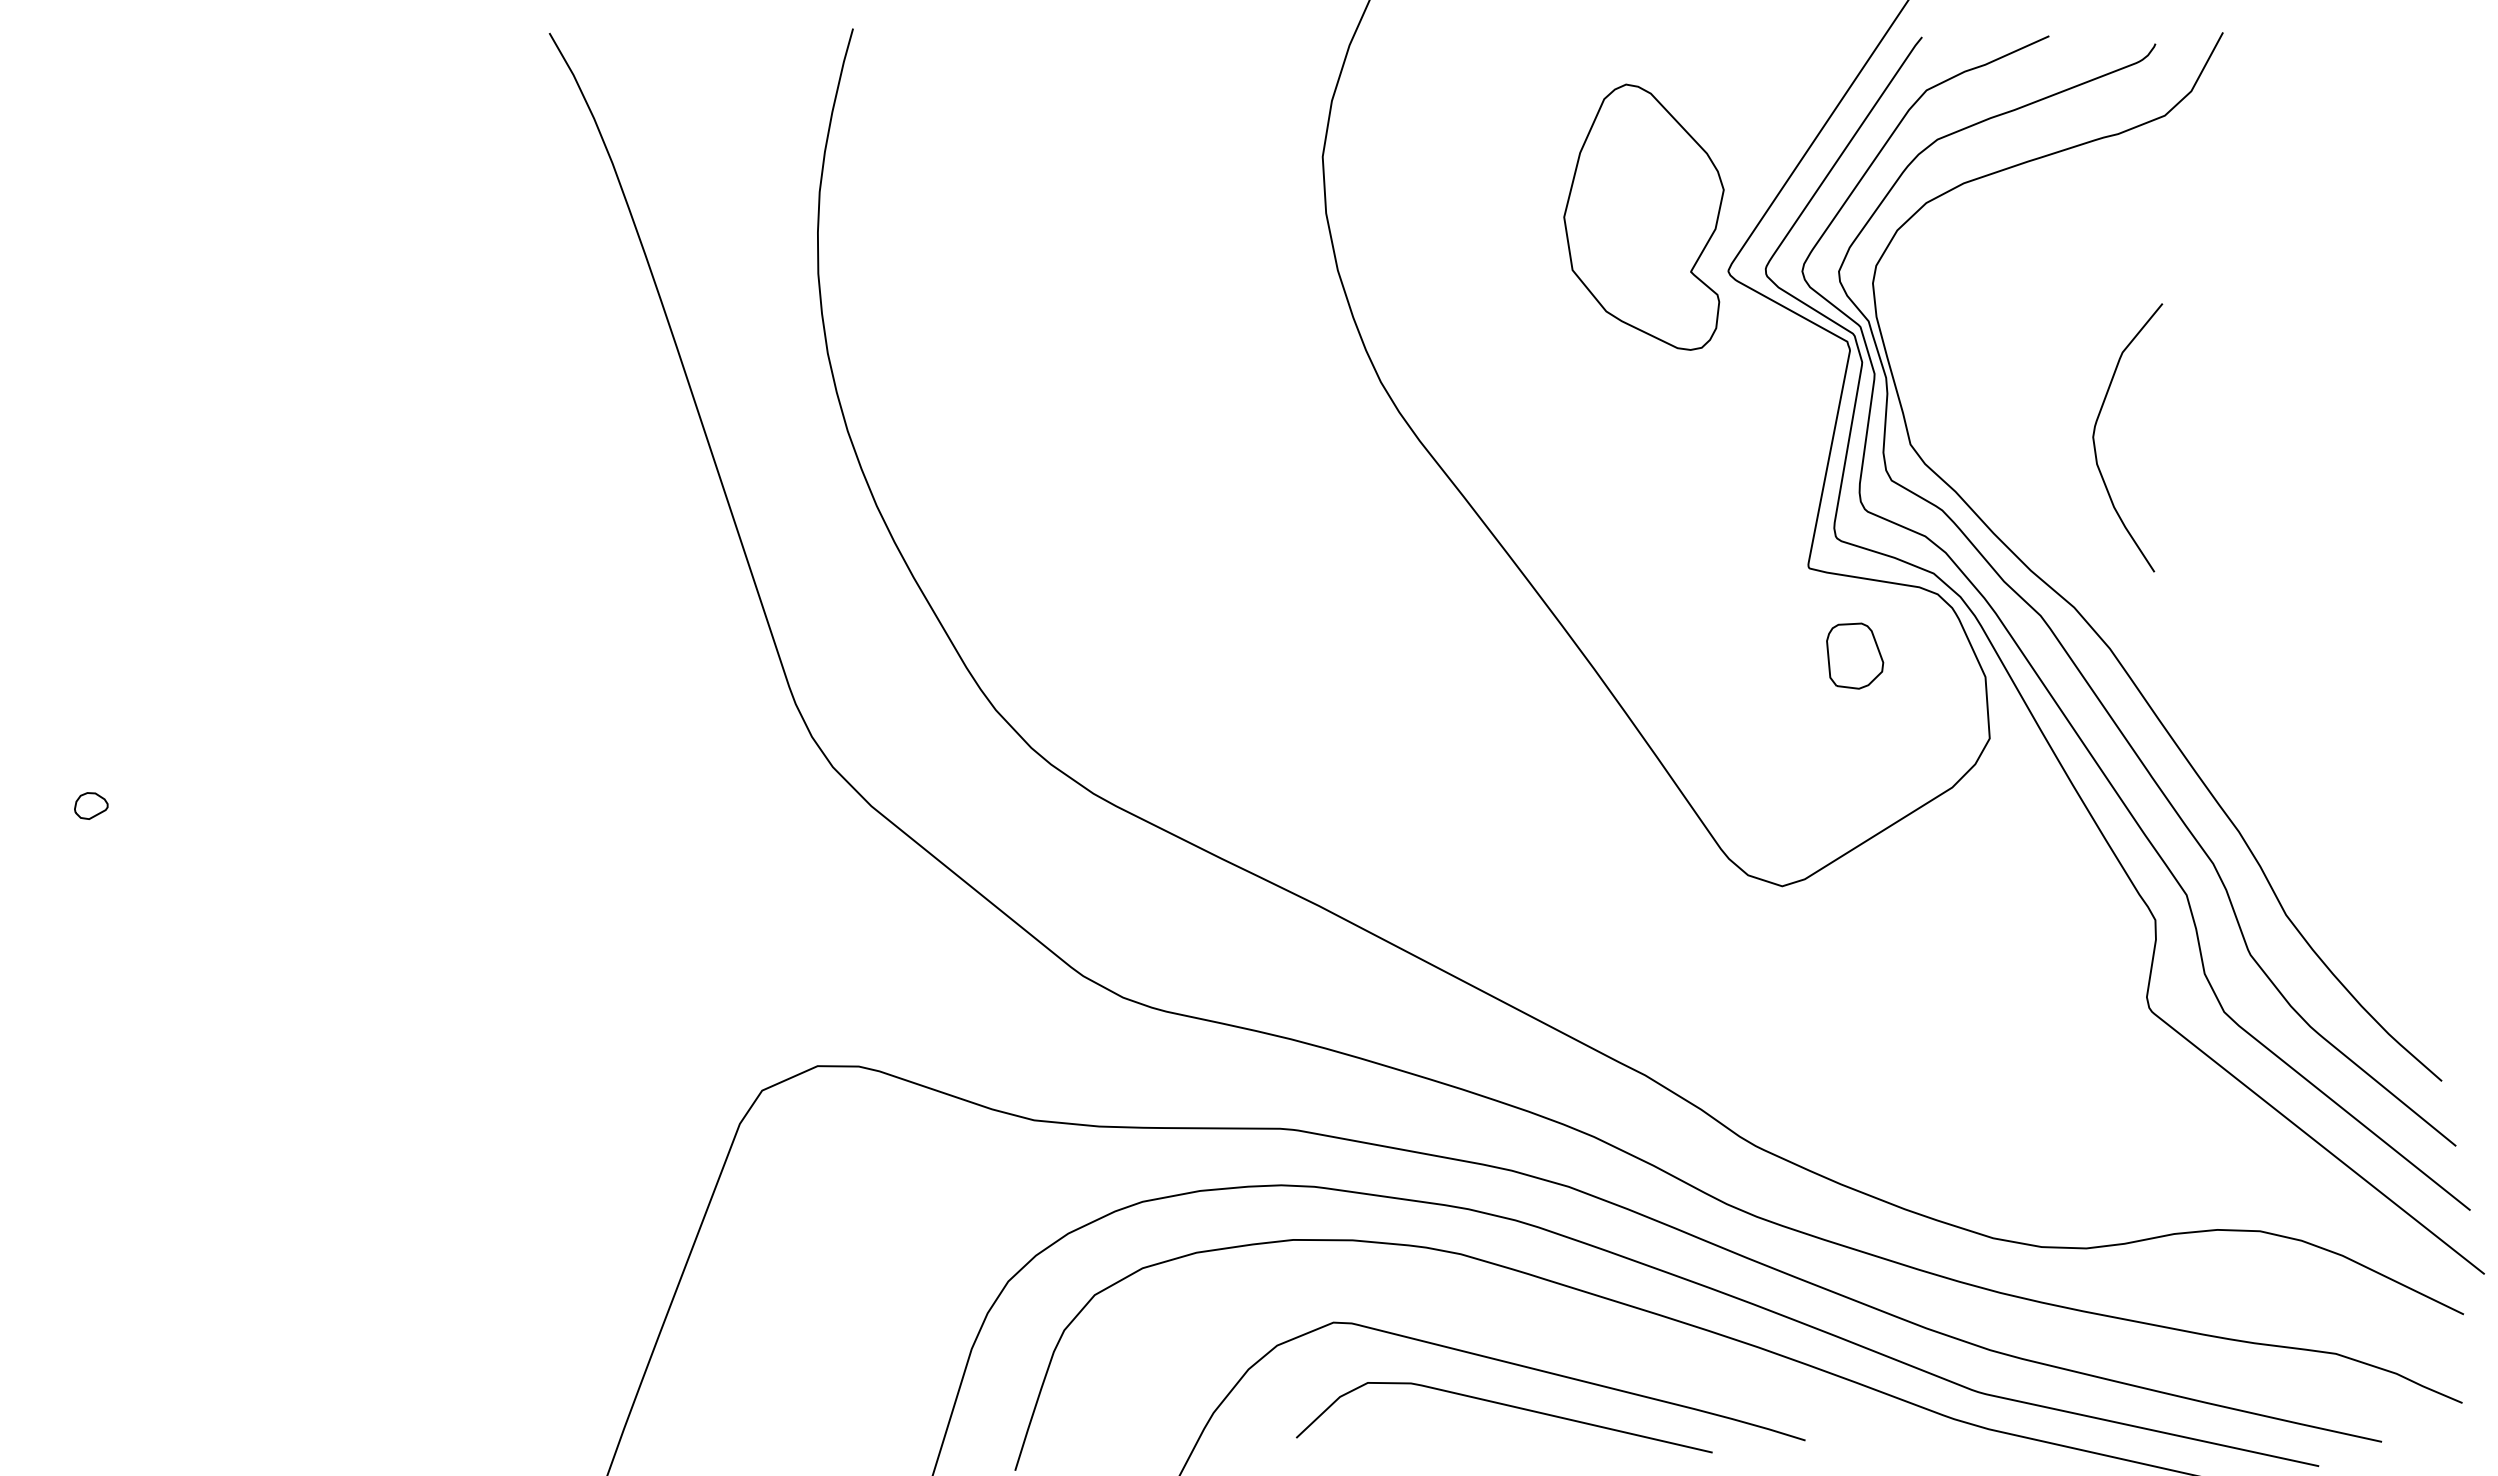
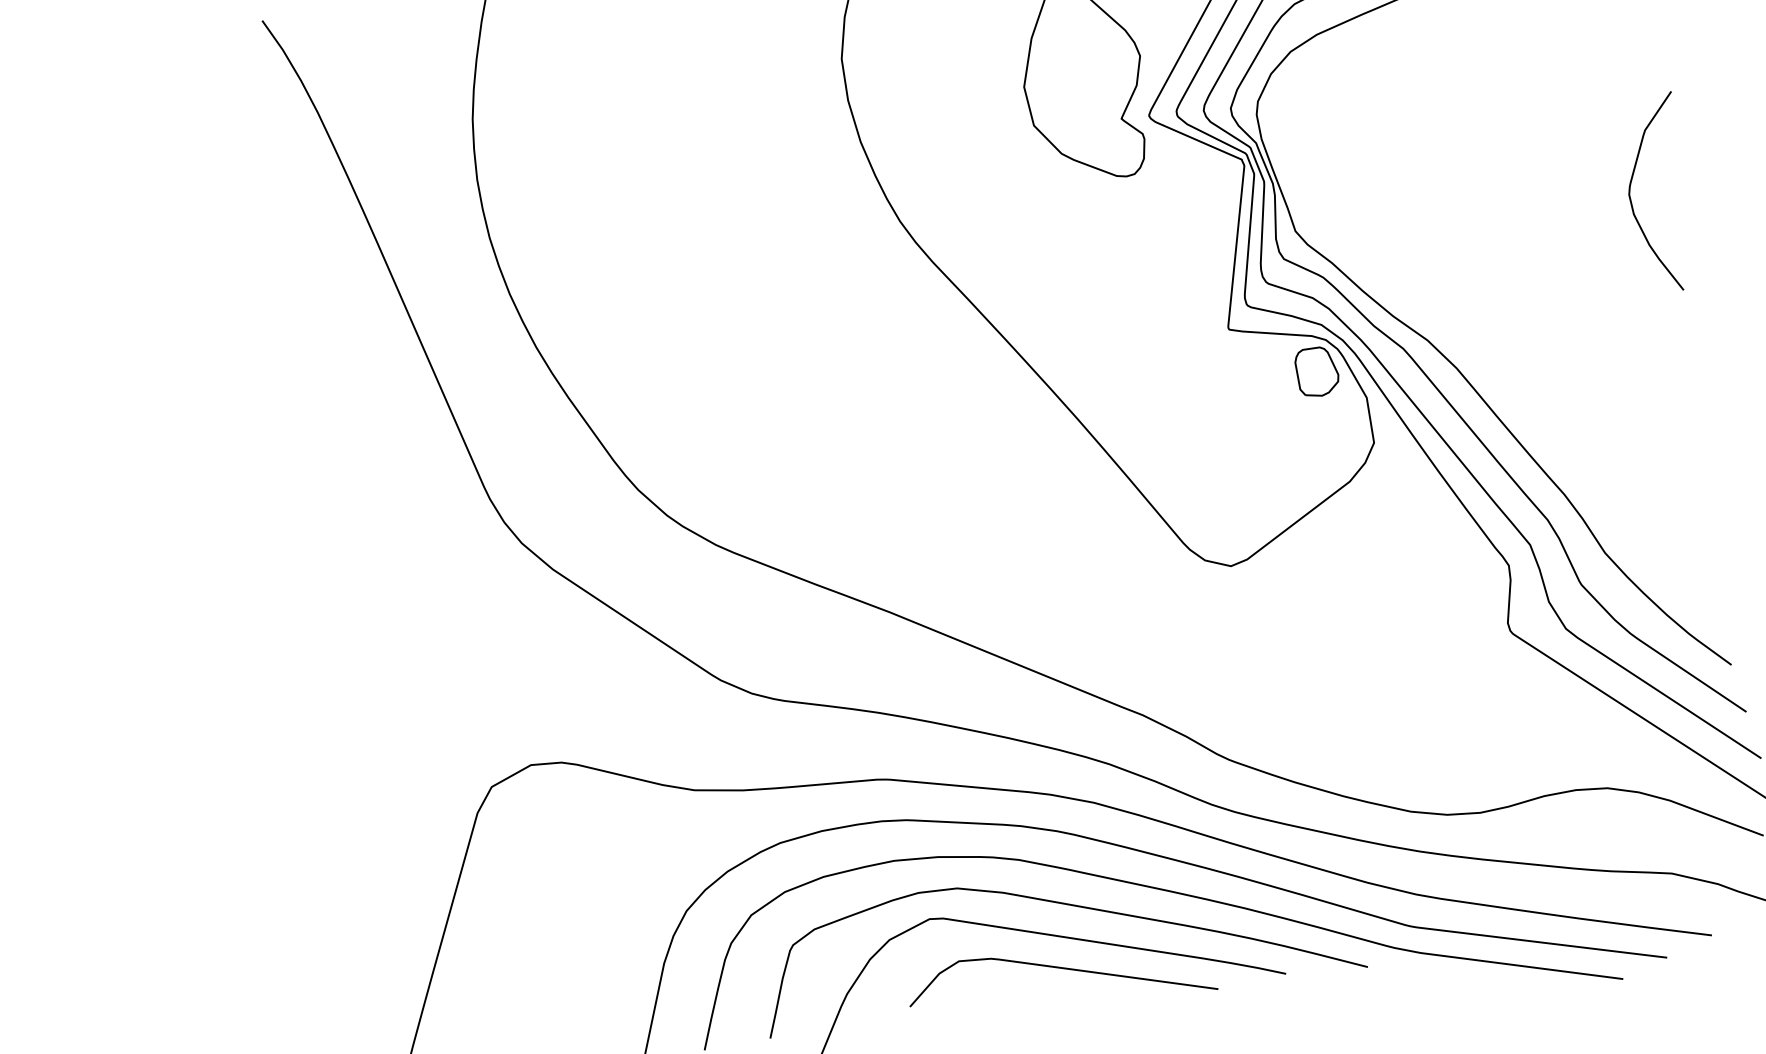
curve: (2095, 431) -> (1630, 190), moved
part: (1855, 655) -> (1317, 371), moved
curve: (1525, 1322) -> (1071, 905), added

